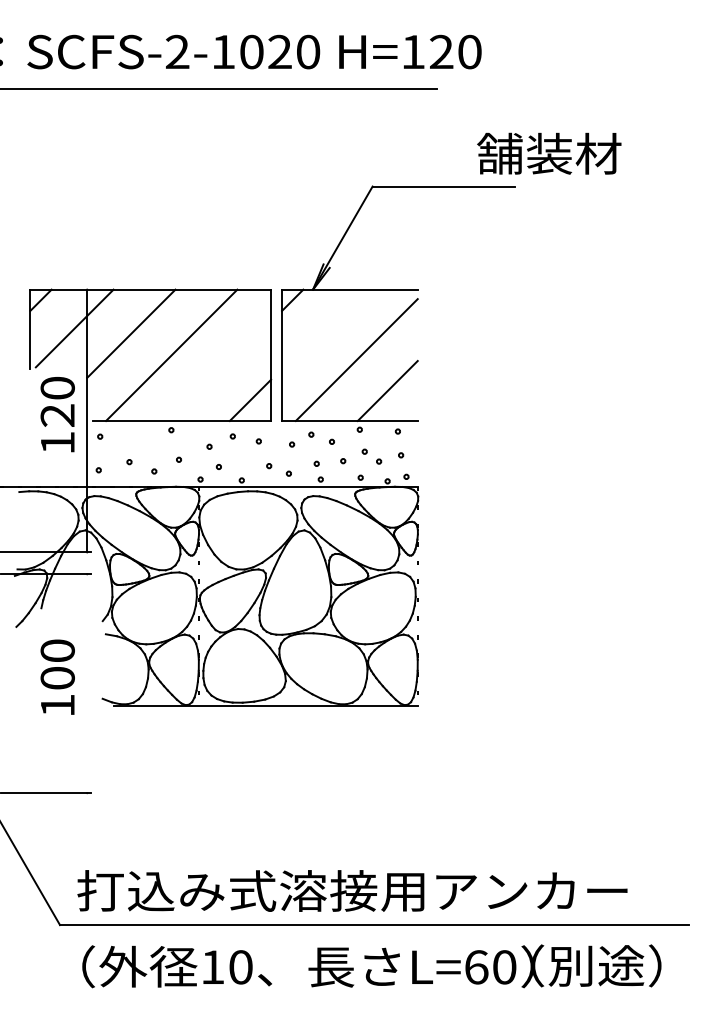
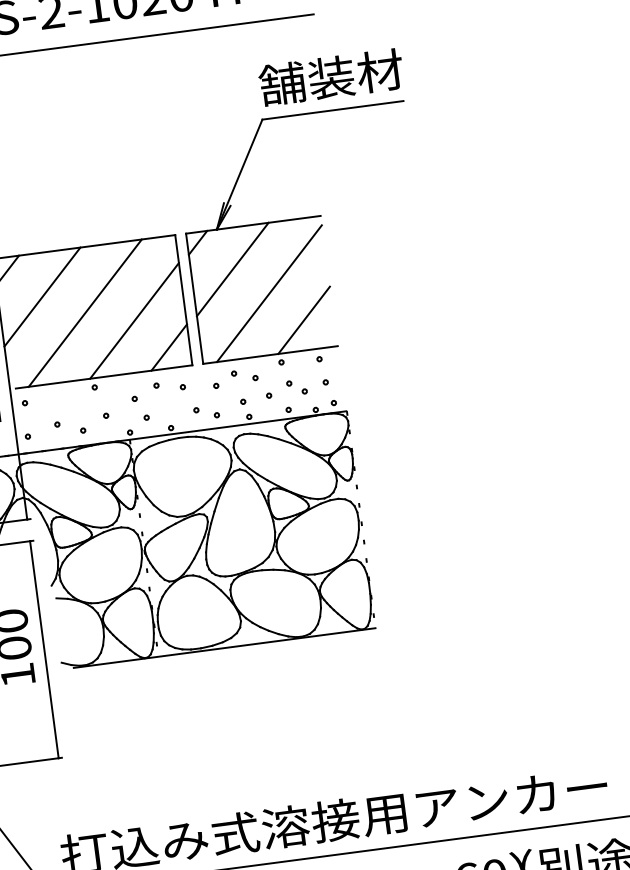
text: (549, 153) -> (331, 77), moved
line: (323, 330) -> (232, 268), added
line: (219, 369) -> (134, 320), added
line: (87, 683) -> (44, 649), added

